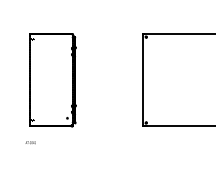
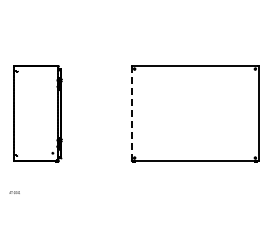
line: (143, 79) -> (131, 113), solid -> dashed
text: (30, 142) -> (14, 192), moved

